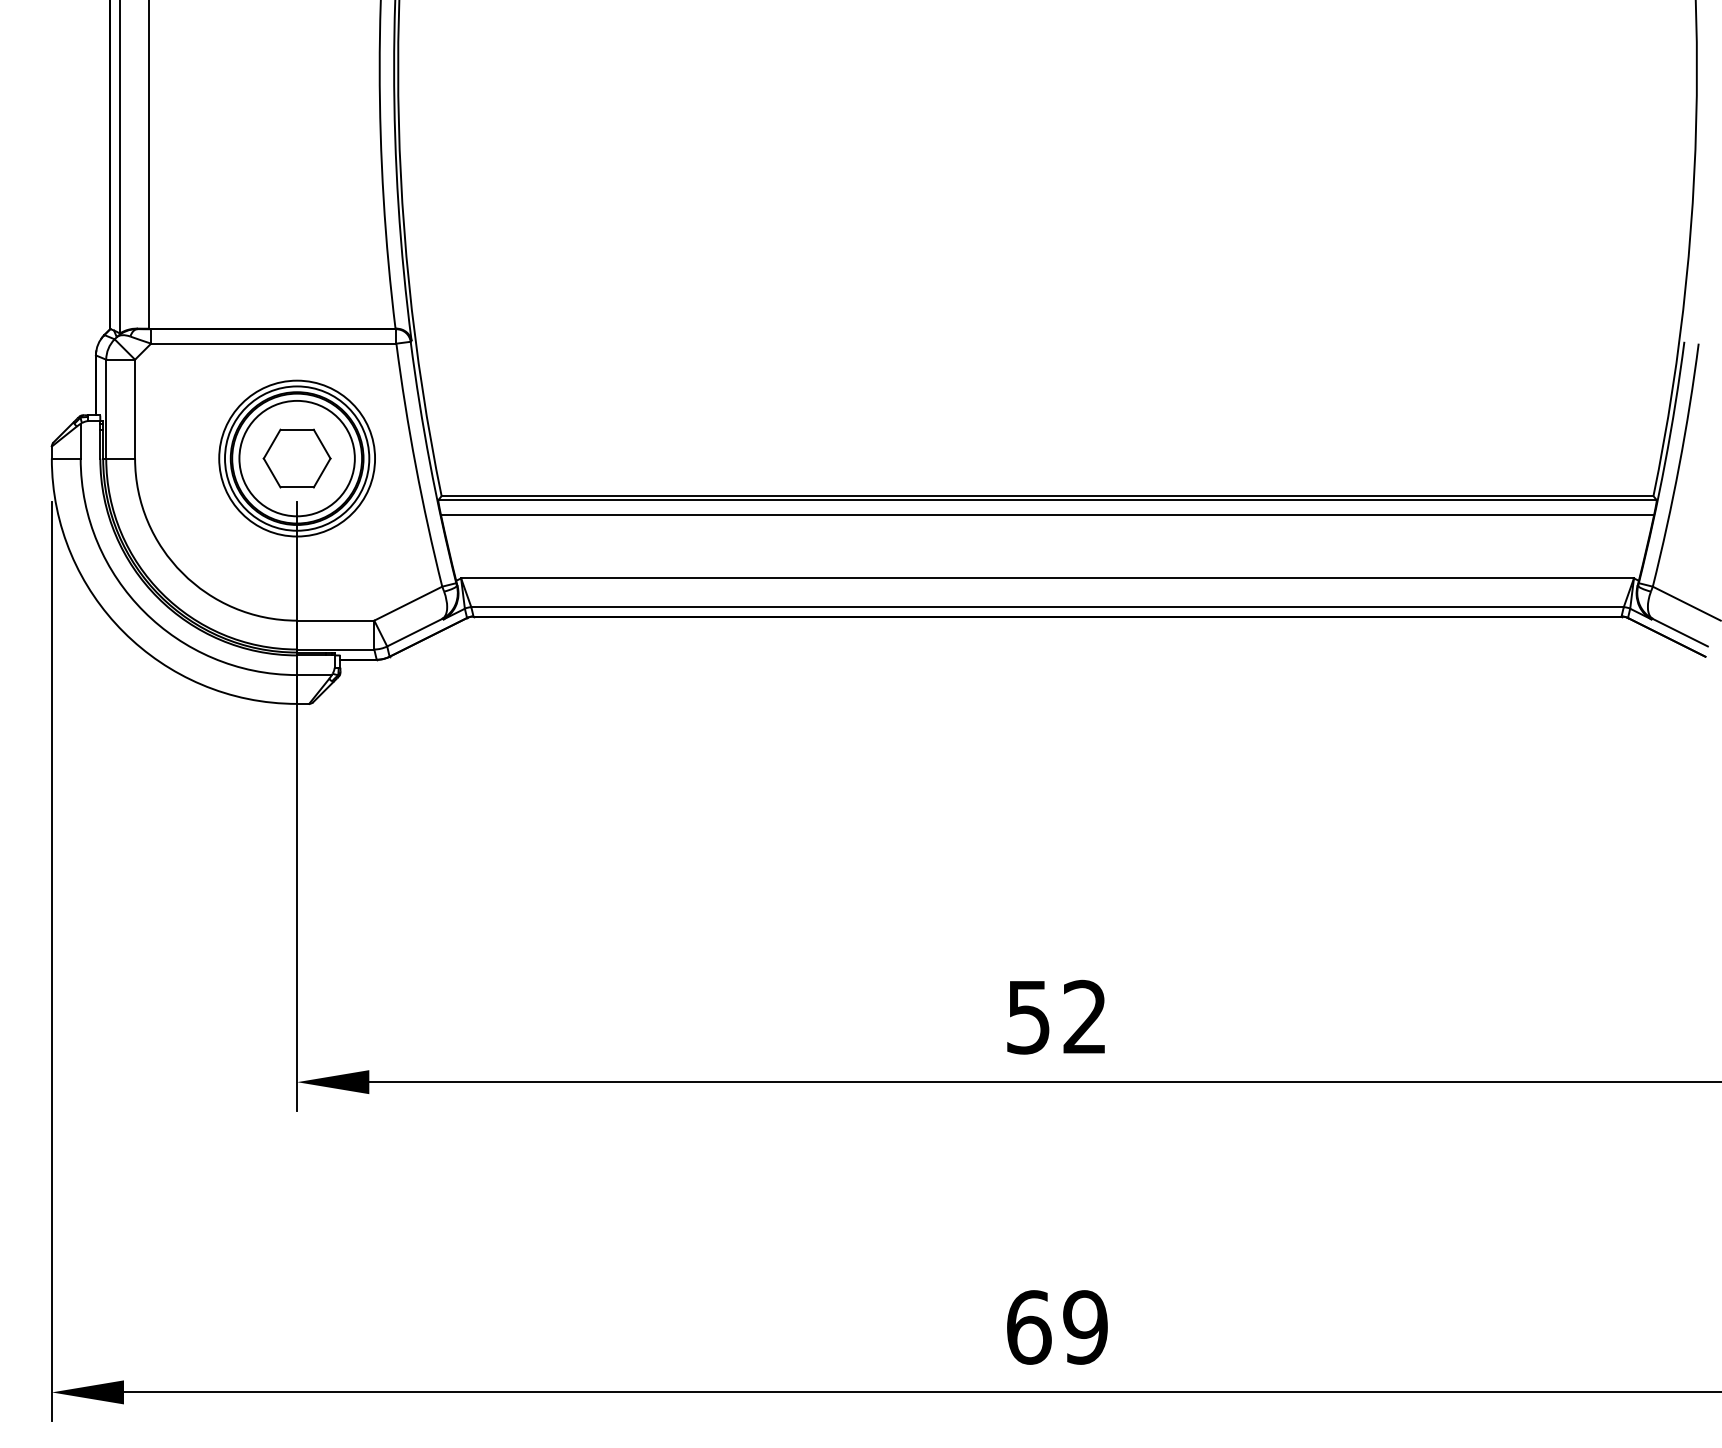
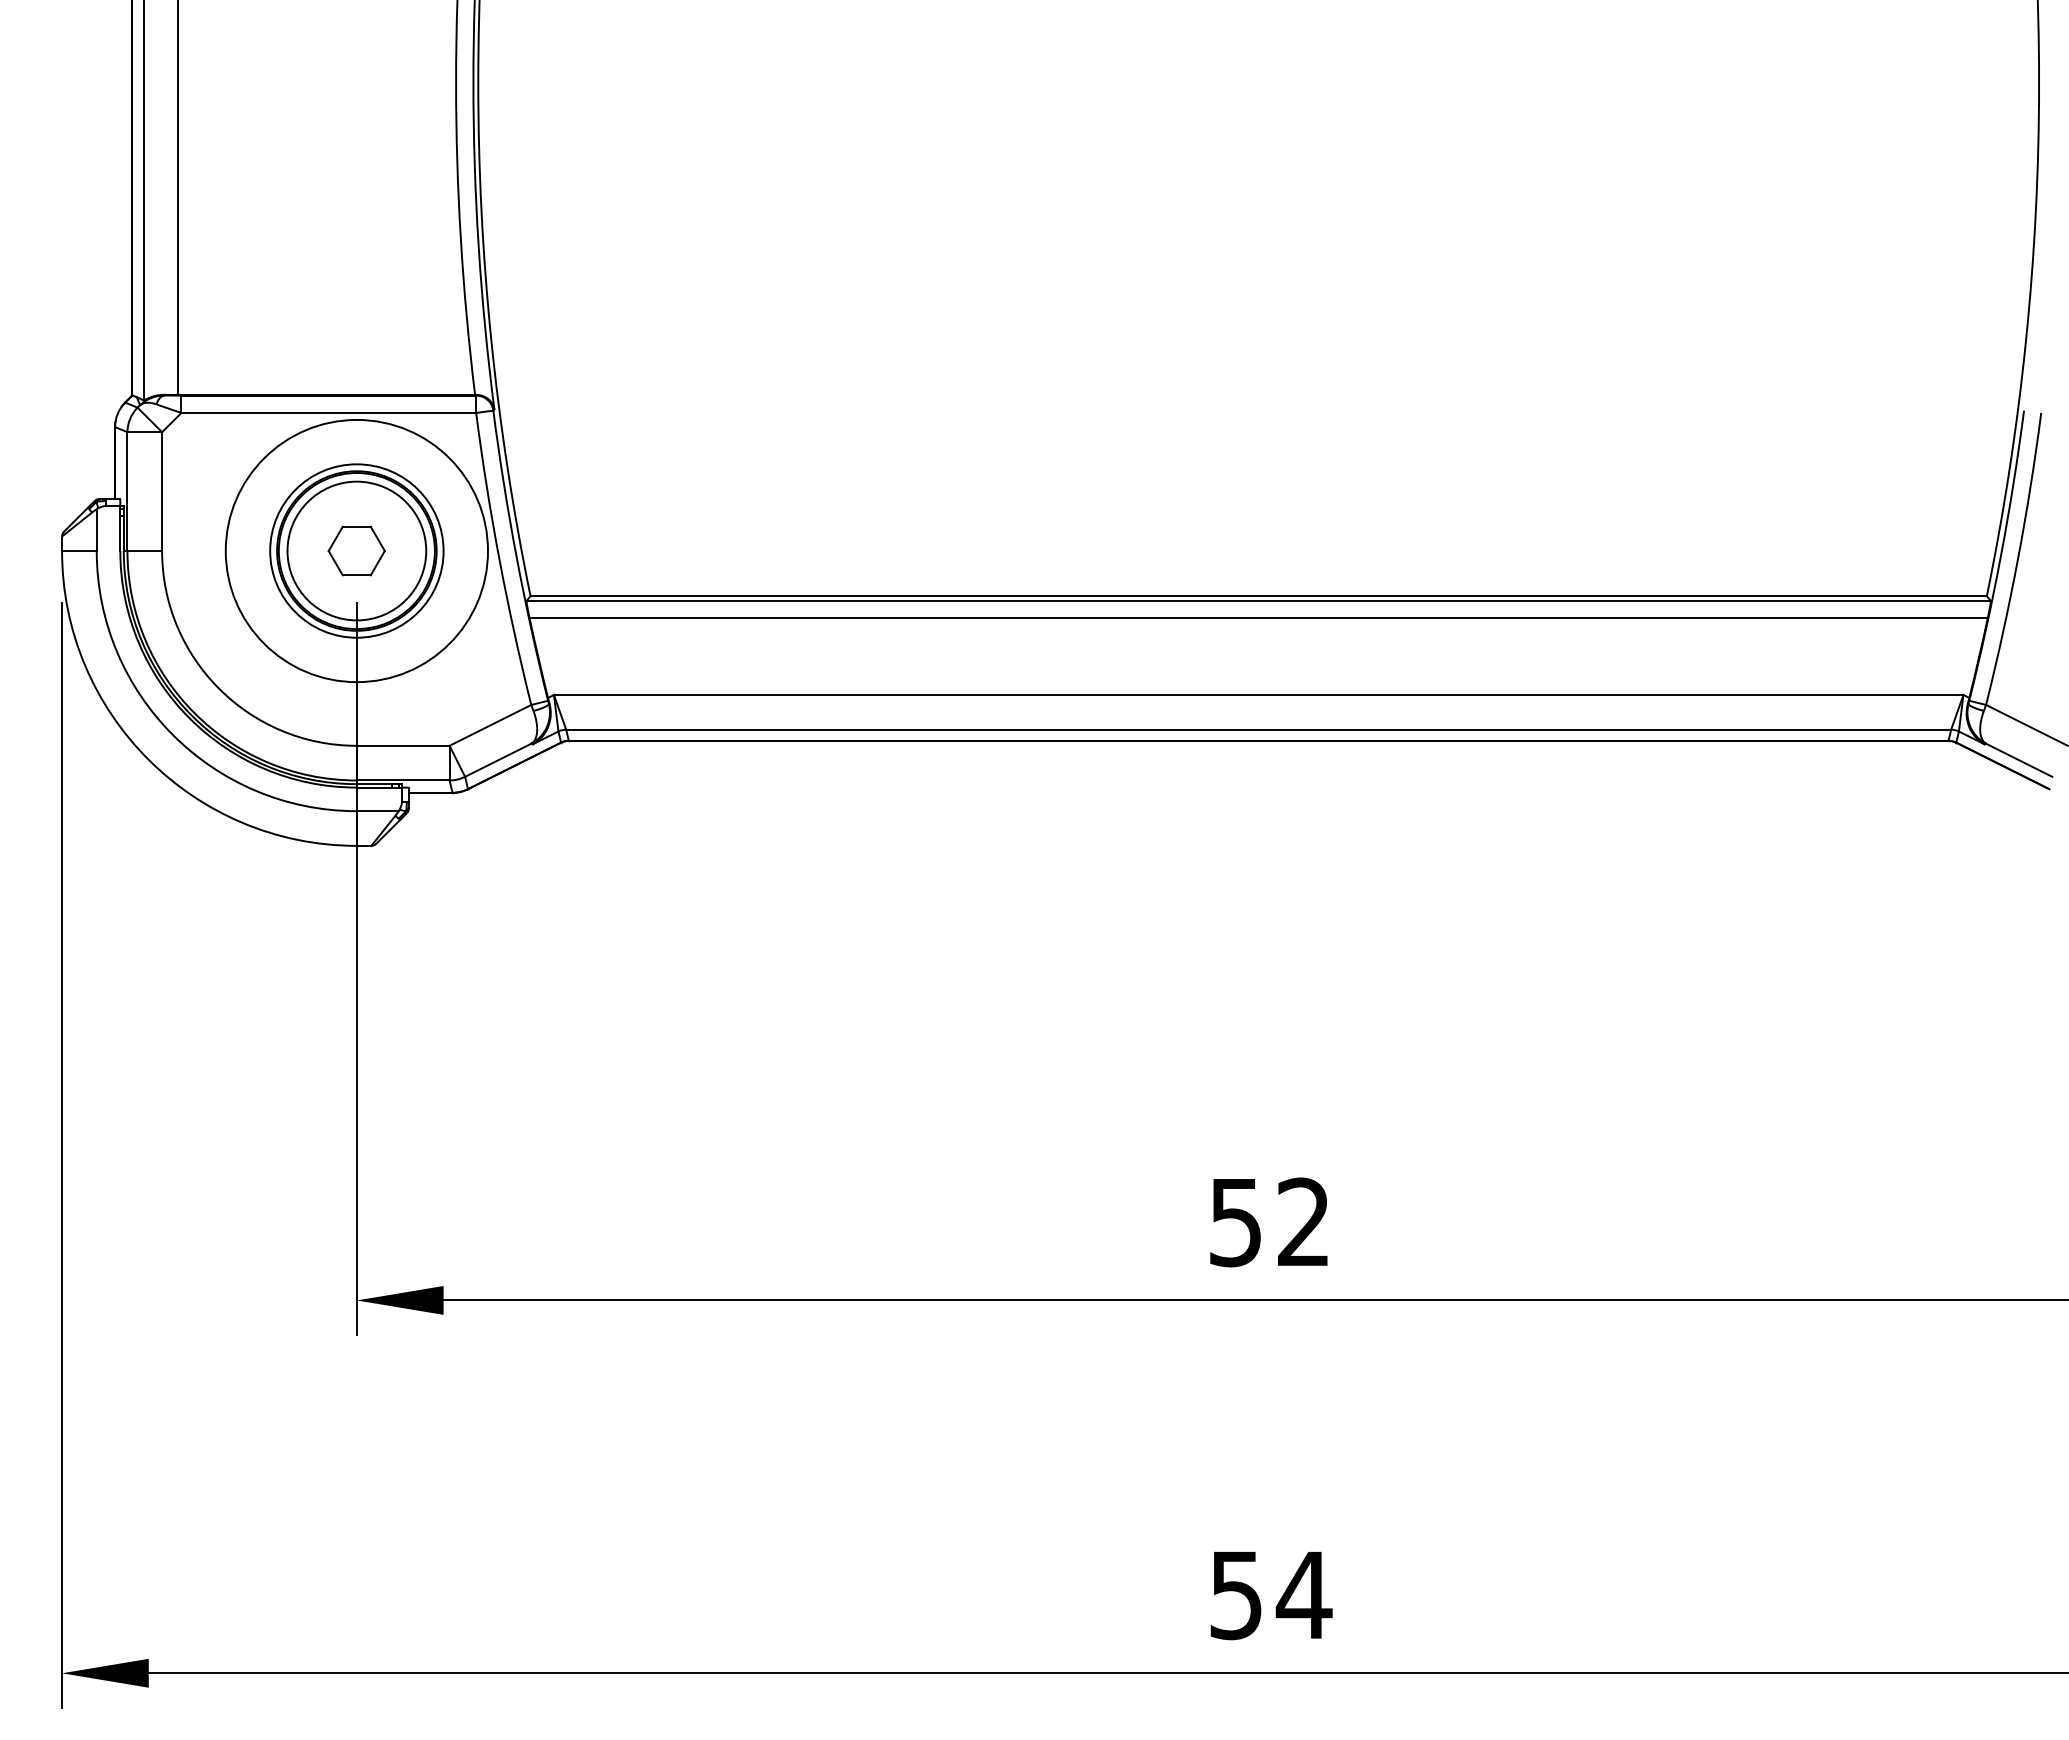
circle: (296, 458) -> (356, 550), size x1.4
part: (296, 458) -> (356, 550), size x0.7
text: (1058, 1327) -> (1271, 1595), 69 -> 54

